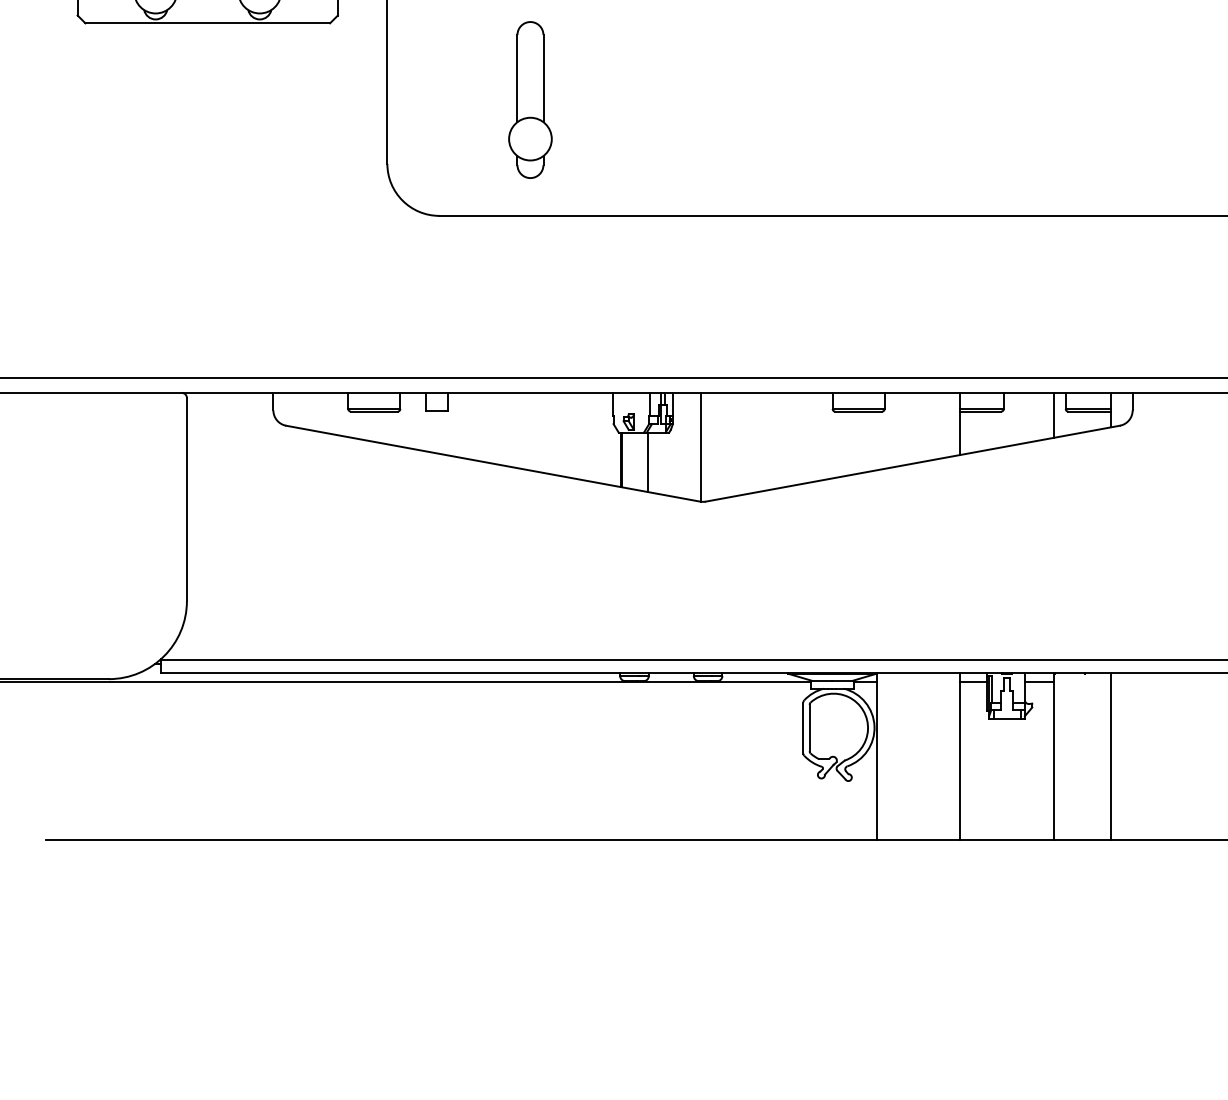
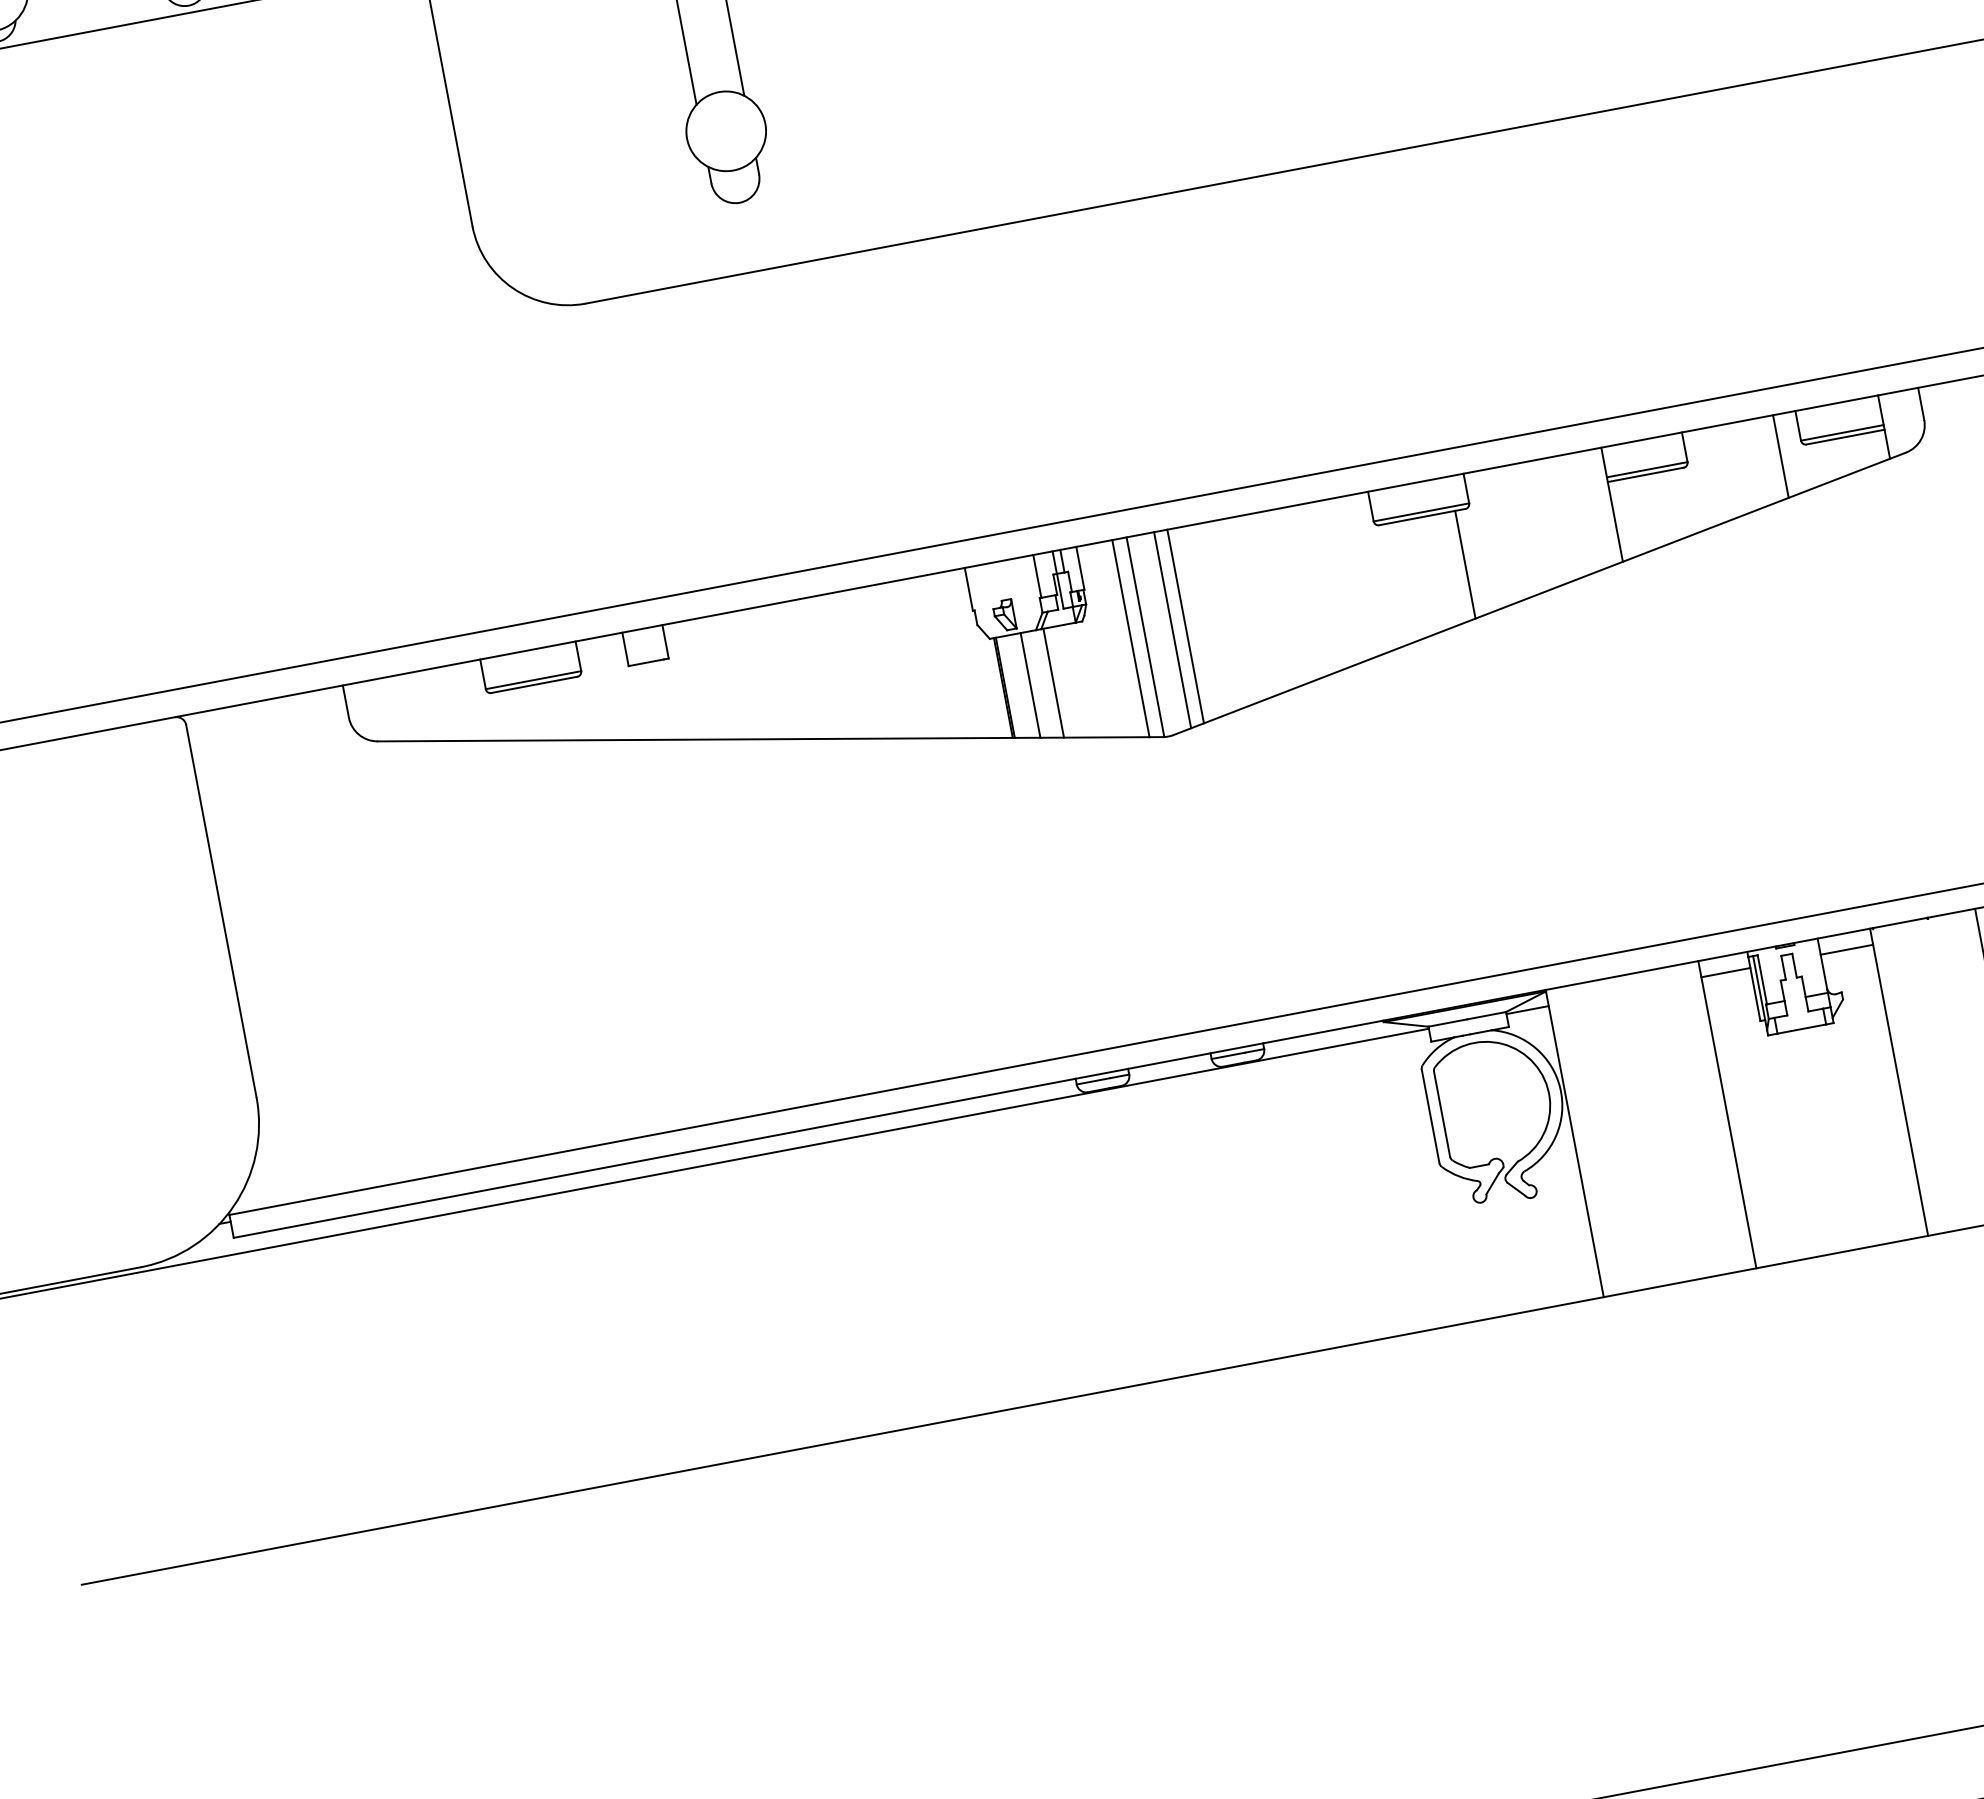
line: (876, 440) -> (1465, 563), added
line: (715, 445) -> (1171, 628), added
line: (723, 445) -> (1186, 626), added
line: (693, 446) -> (1131, 638), added
line: (635, 460) -> (1030, 684), added

